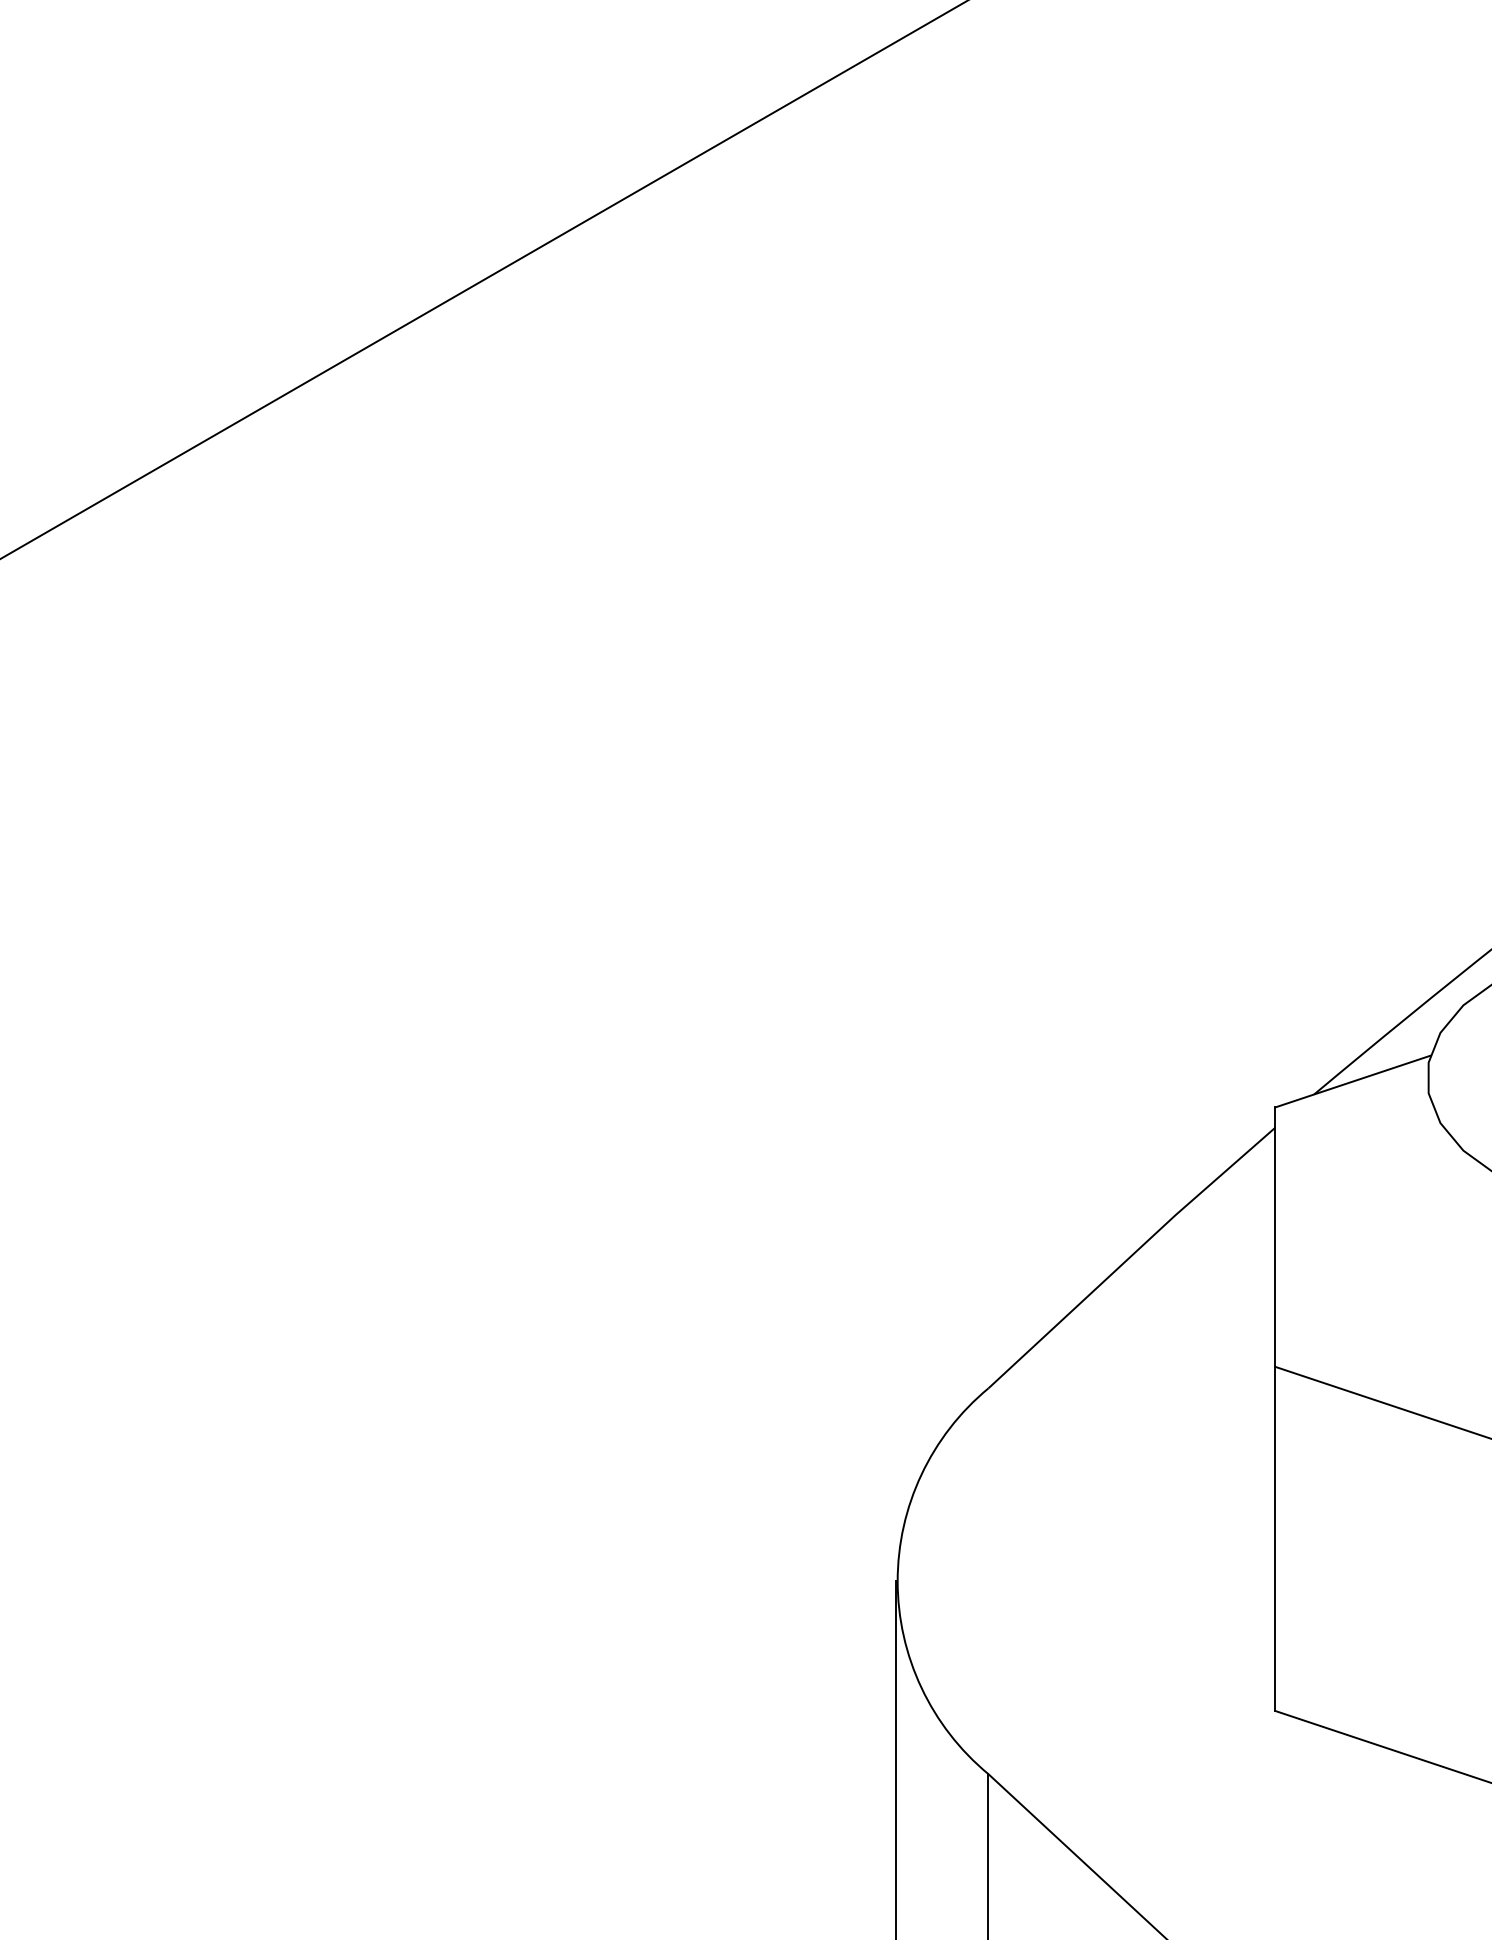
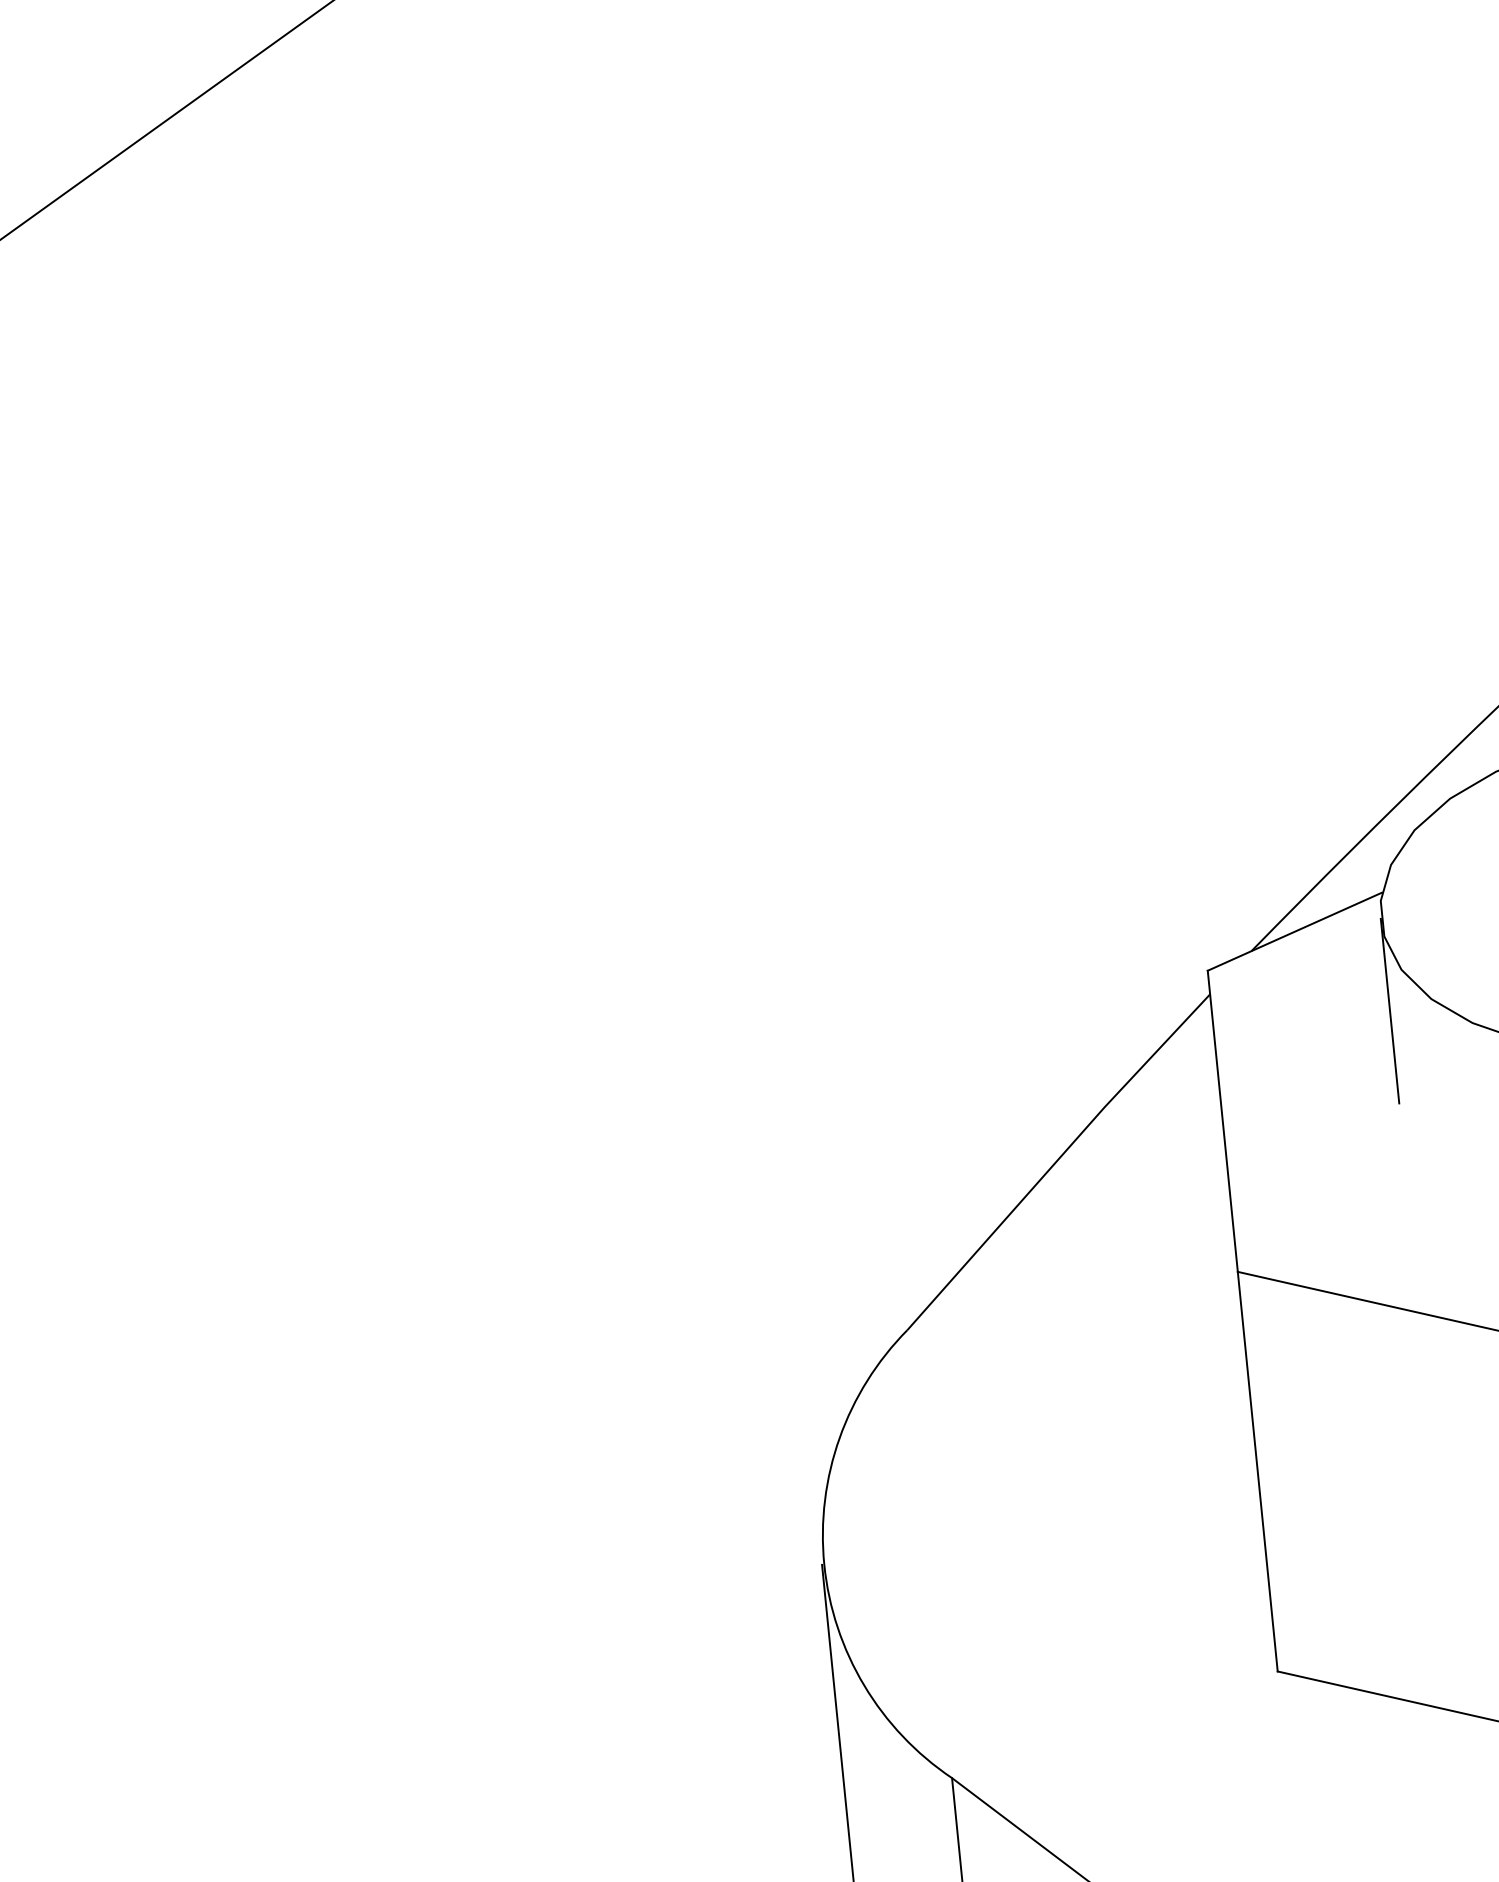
line: (1427, 1156) -> (1390, 1010), added

